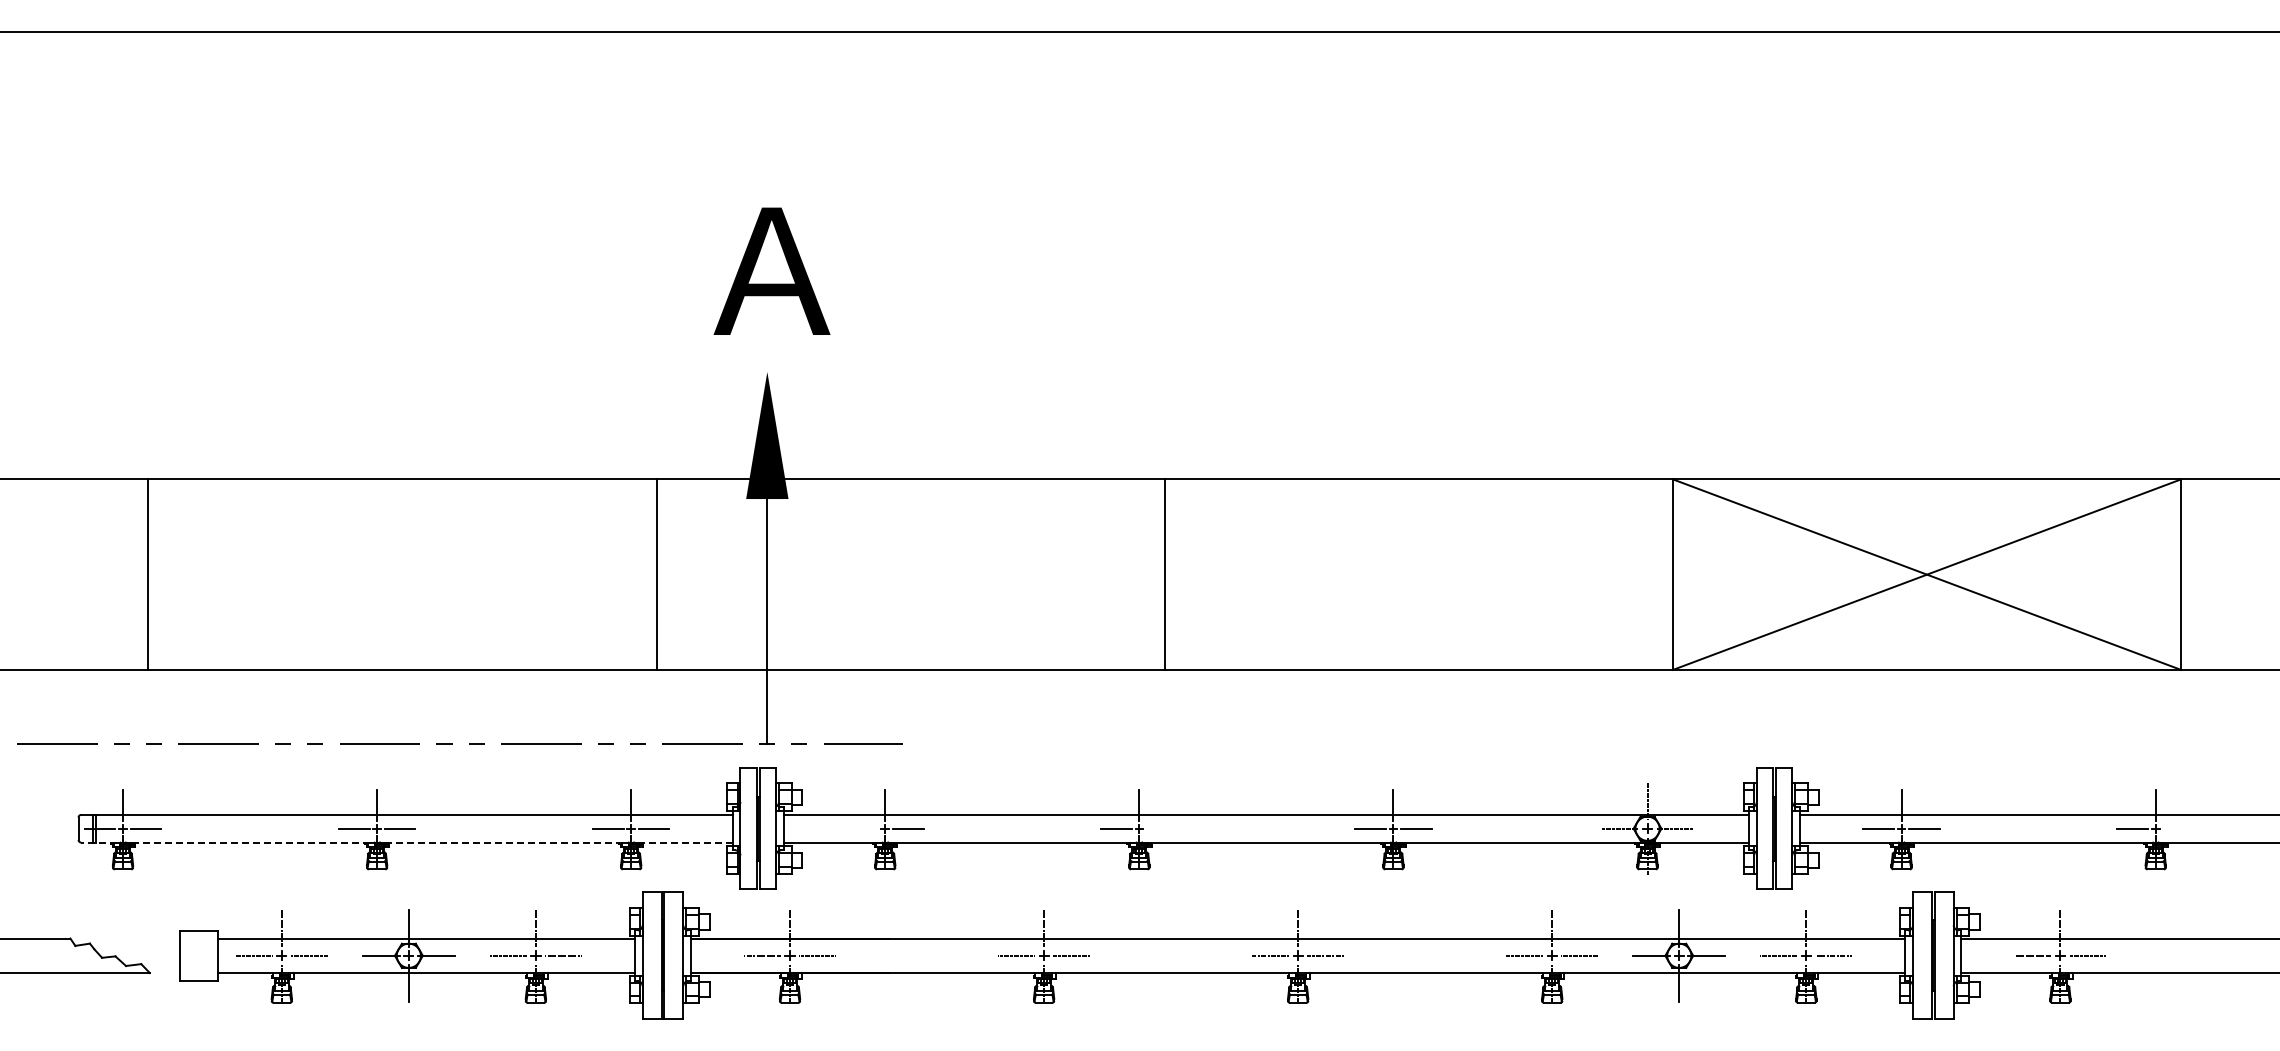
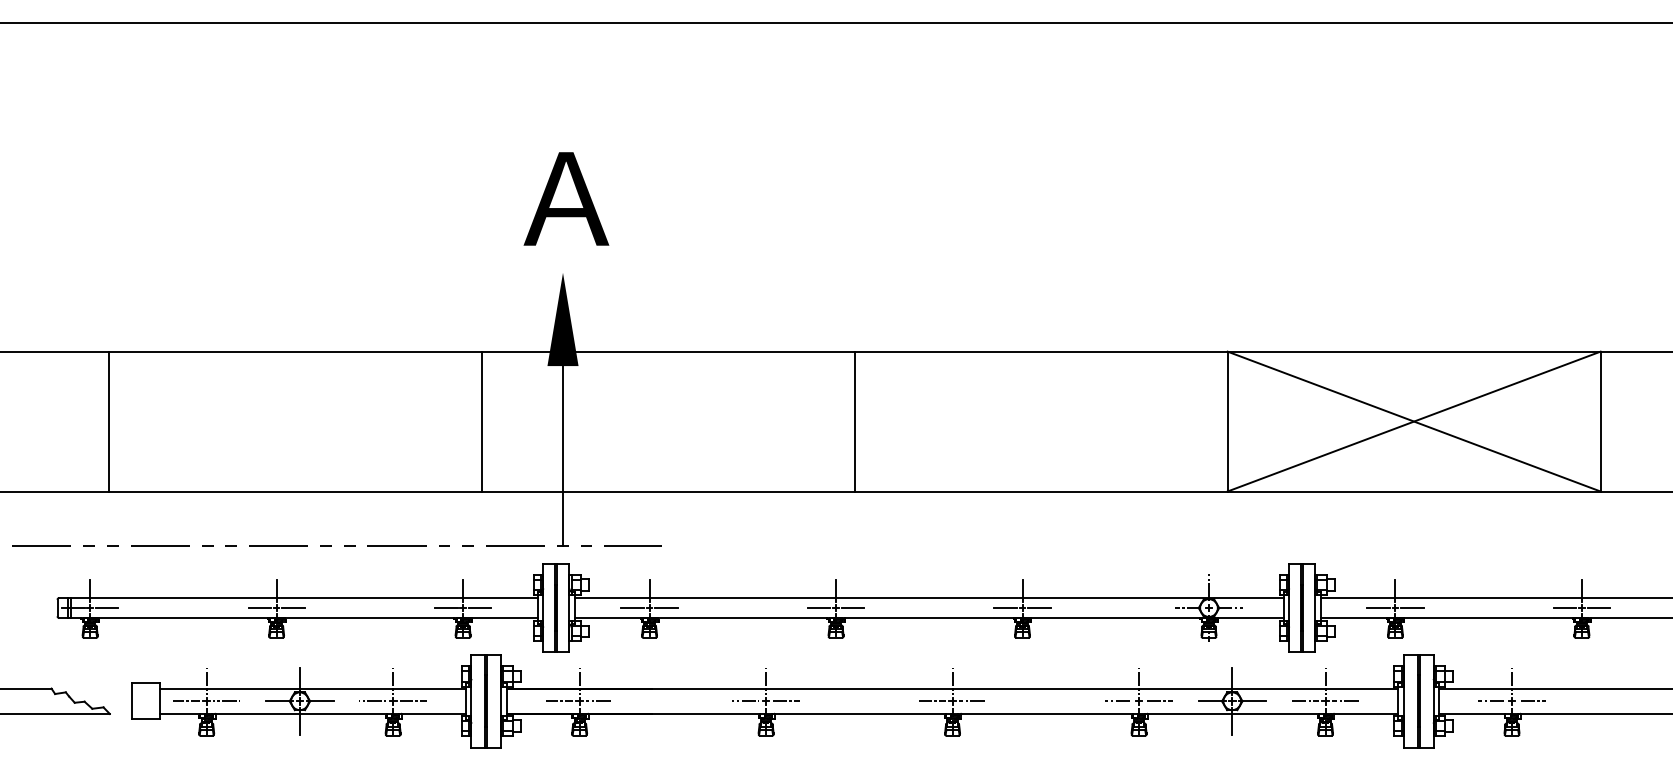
line: (862, 828) -> (632, 607), added
line: (1162, 828) -> (853, 607), added
line: (2178, 828) -> (1598, 607), added
line: (406, 842) -> (298, 618), dashed -> solid

